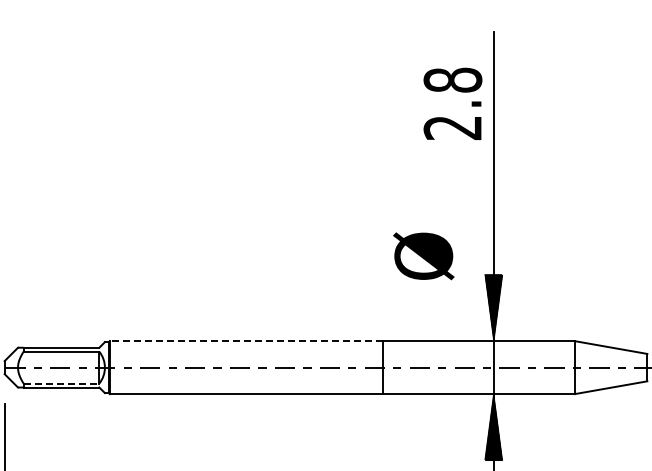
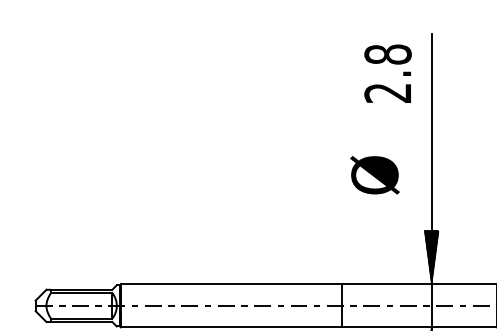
text: (452, 103) -> (387, 73), moved
text: (423, 256) -> (374, 175), moved
line: (246, 341) -> (231, 284), dashed -> solid
line: (61, 383) -> (81, 318), dashed -> solid

